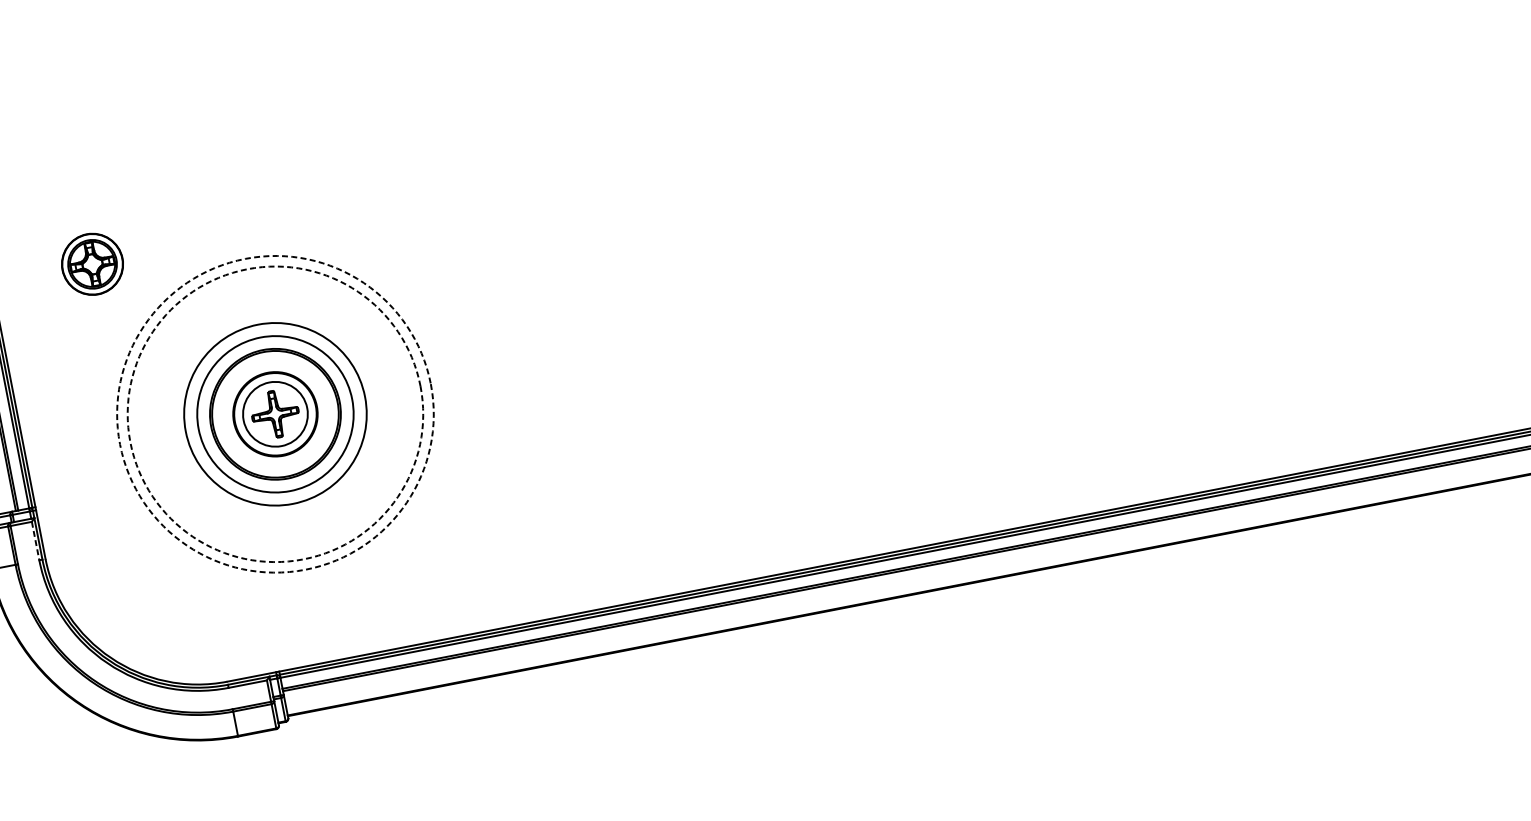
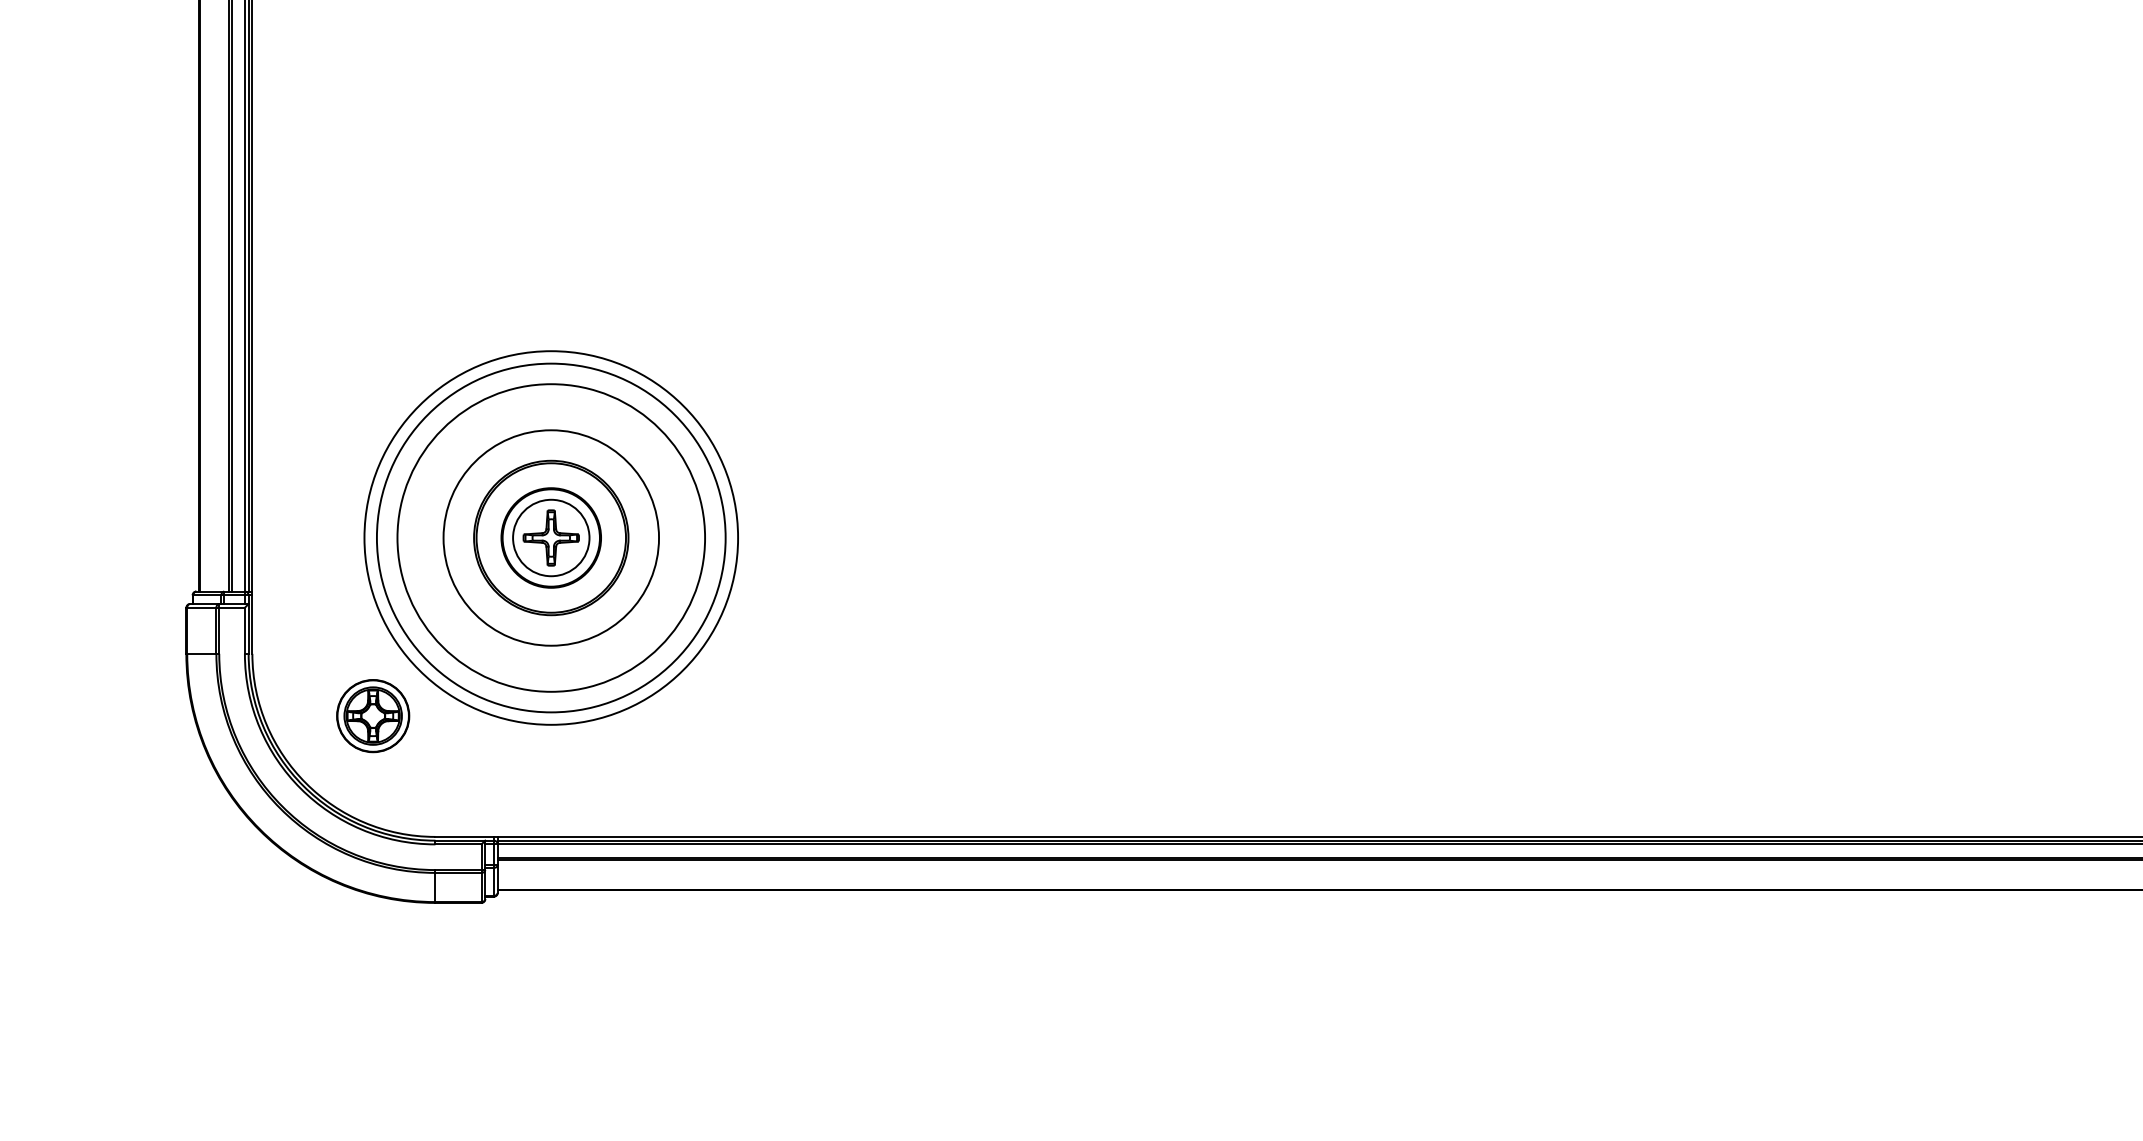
part: (92, 264) -> (373, 716), moved
circle: (275, 413) -> (551, 537), dashed -> solid
circle: (275, 413) -> (551, 537), size x1.67
circle: (274, 414) -> (550, 537), dashed -> solid
line: (35, 541) -> (244, 631), dashed -> solid

